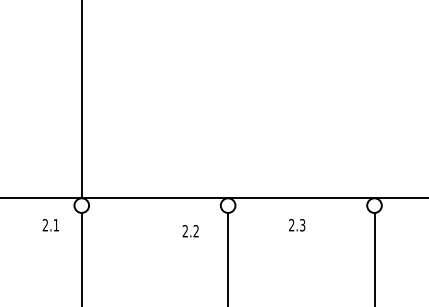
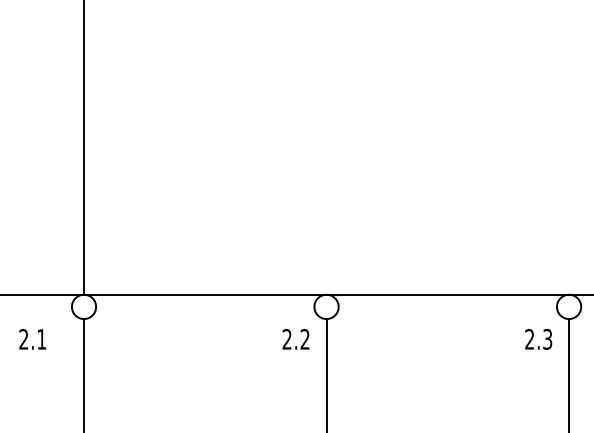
text: (297, 225) -> (539, 339), moved
text: (190, 231) -> (295, 339), moved

